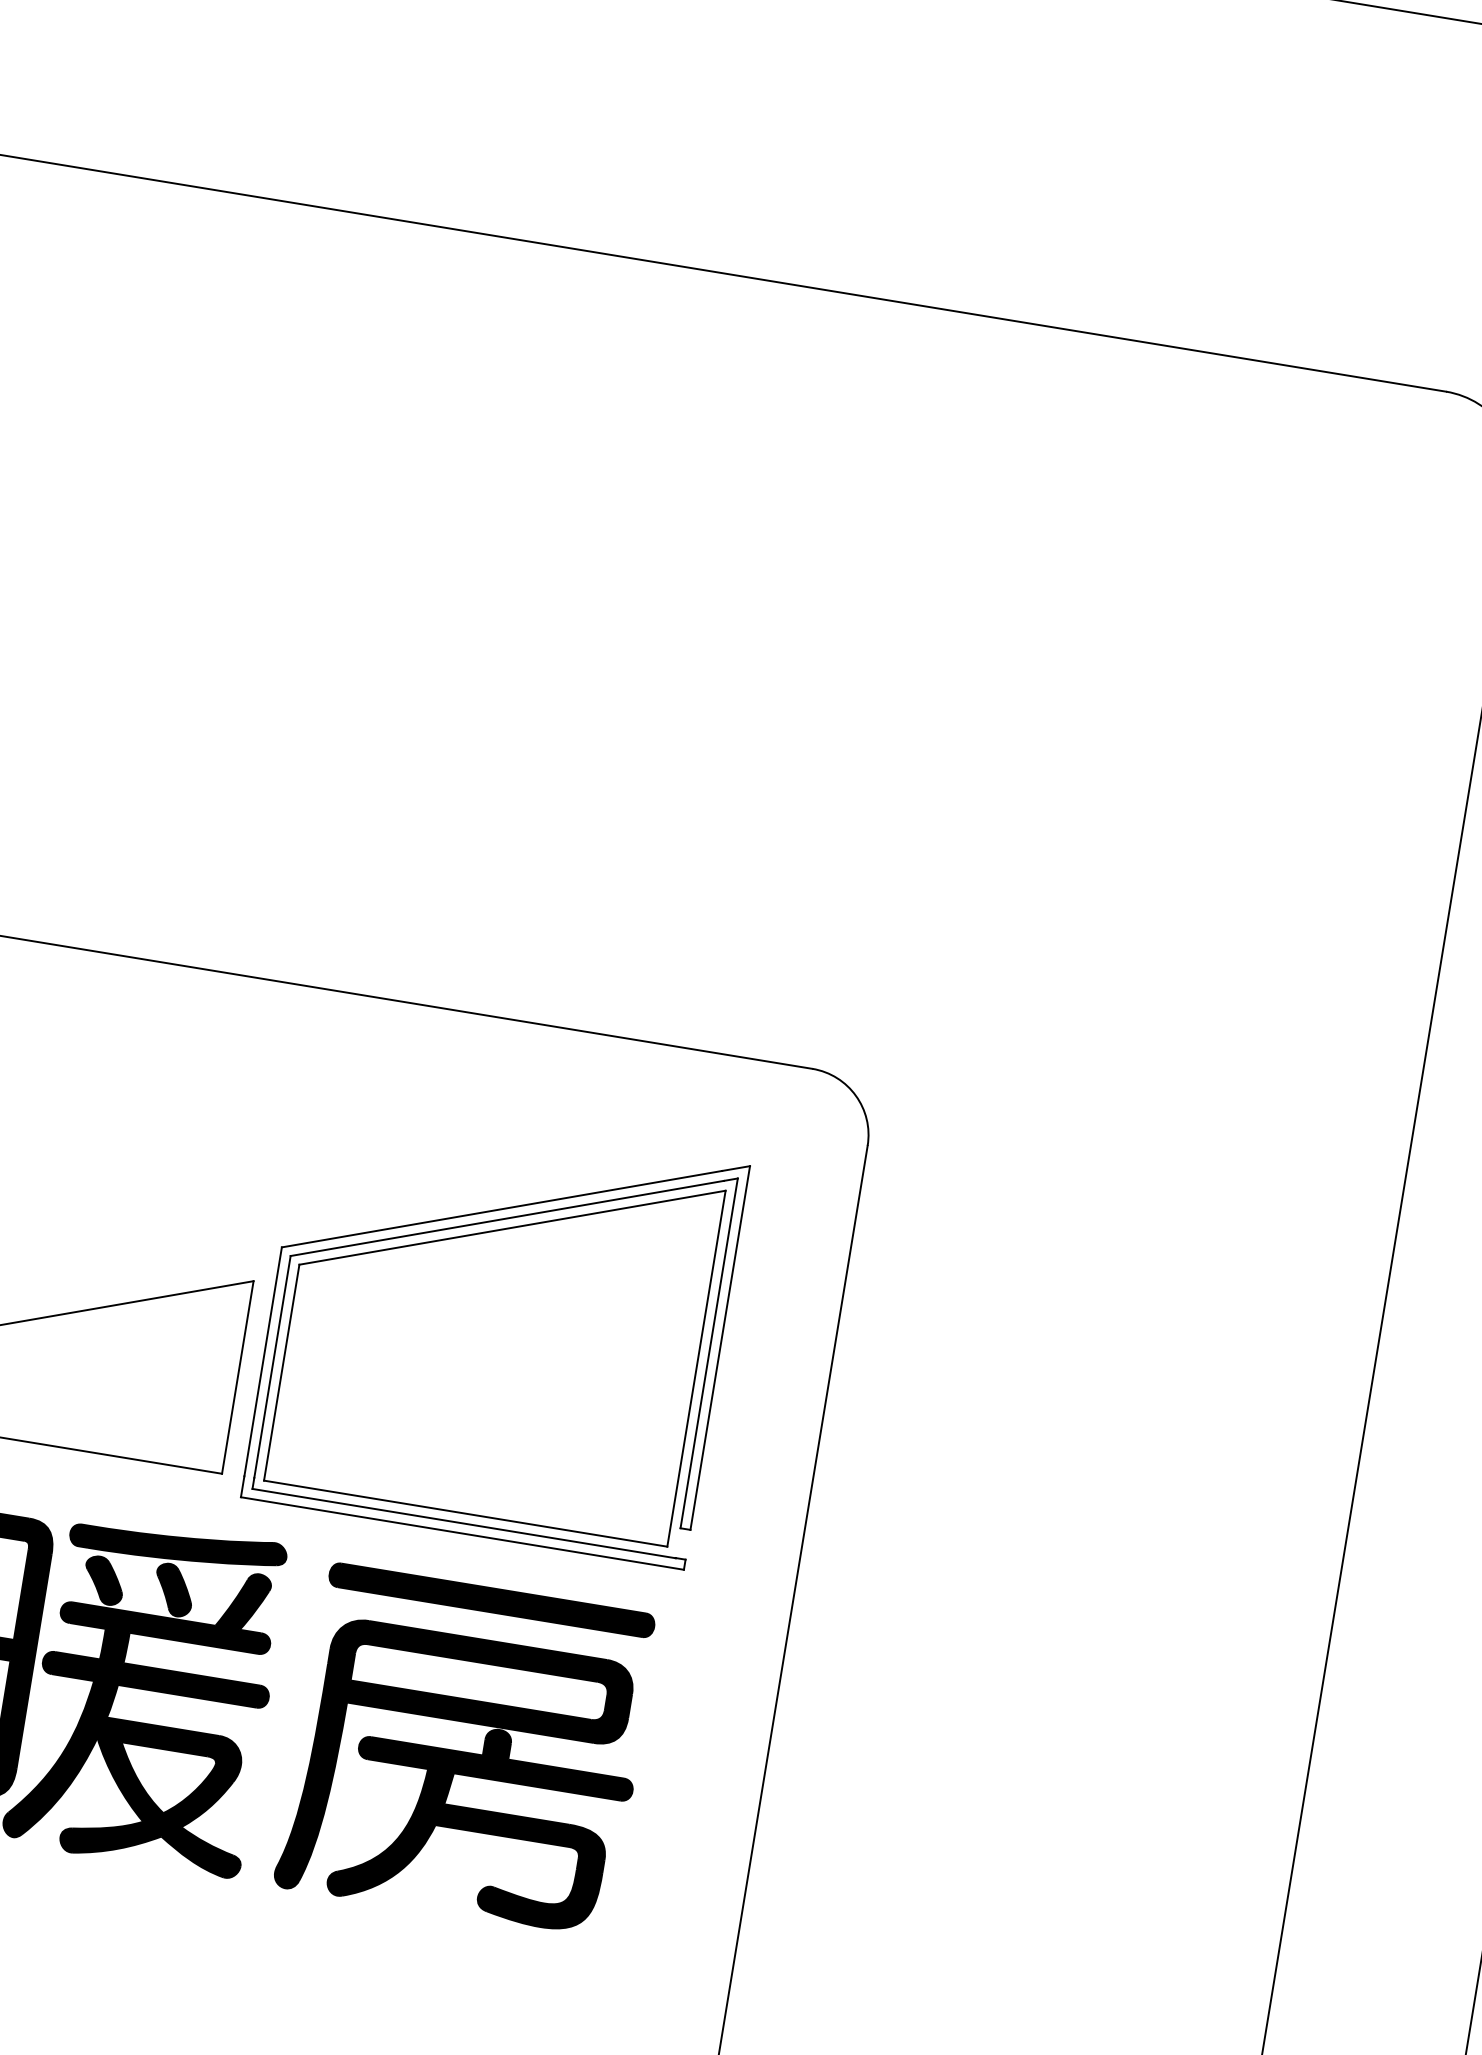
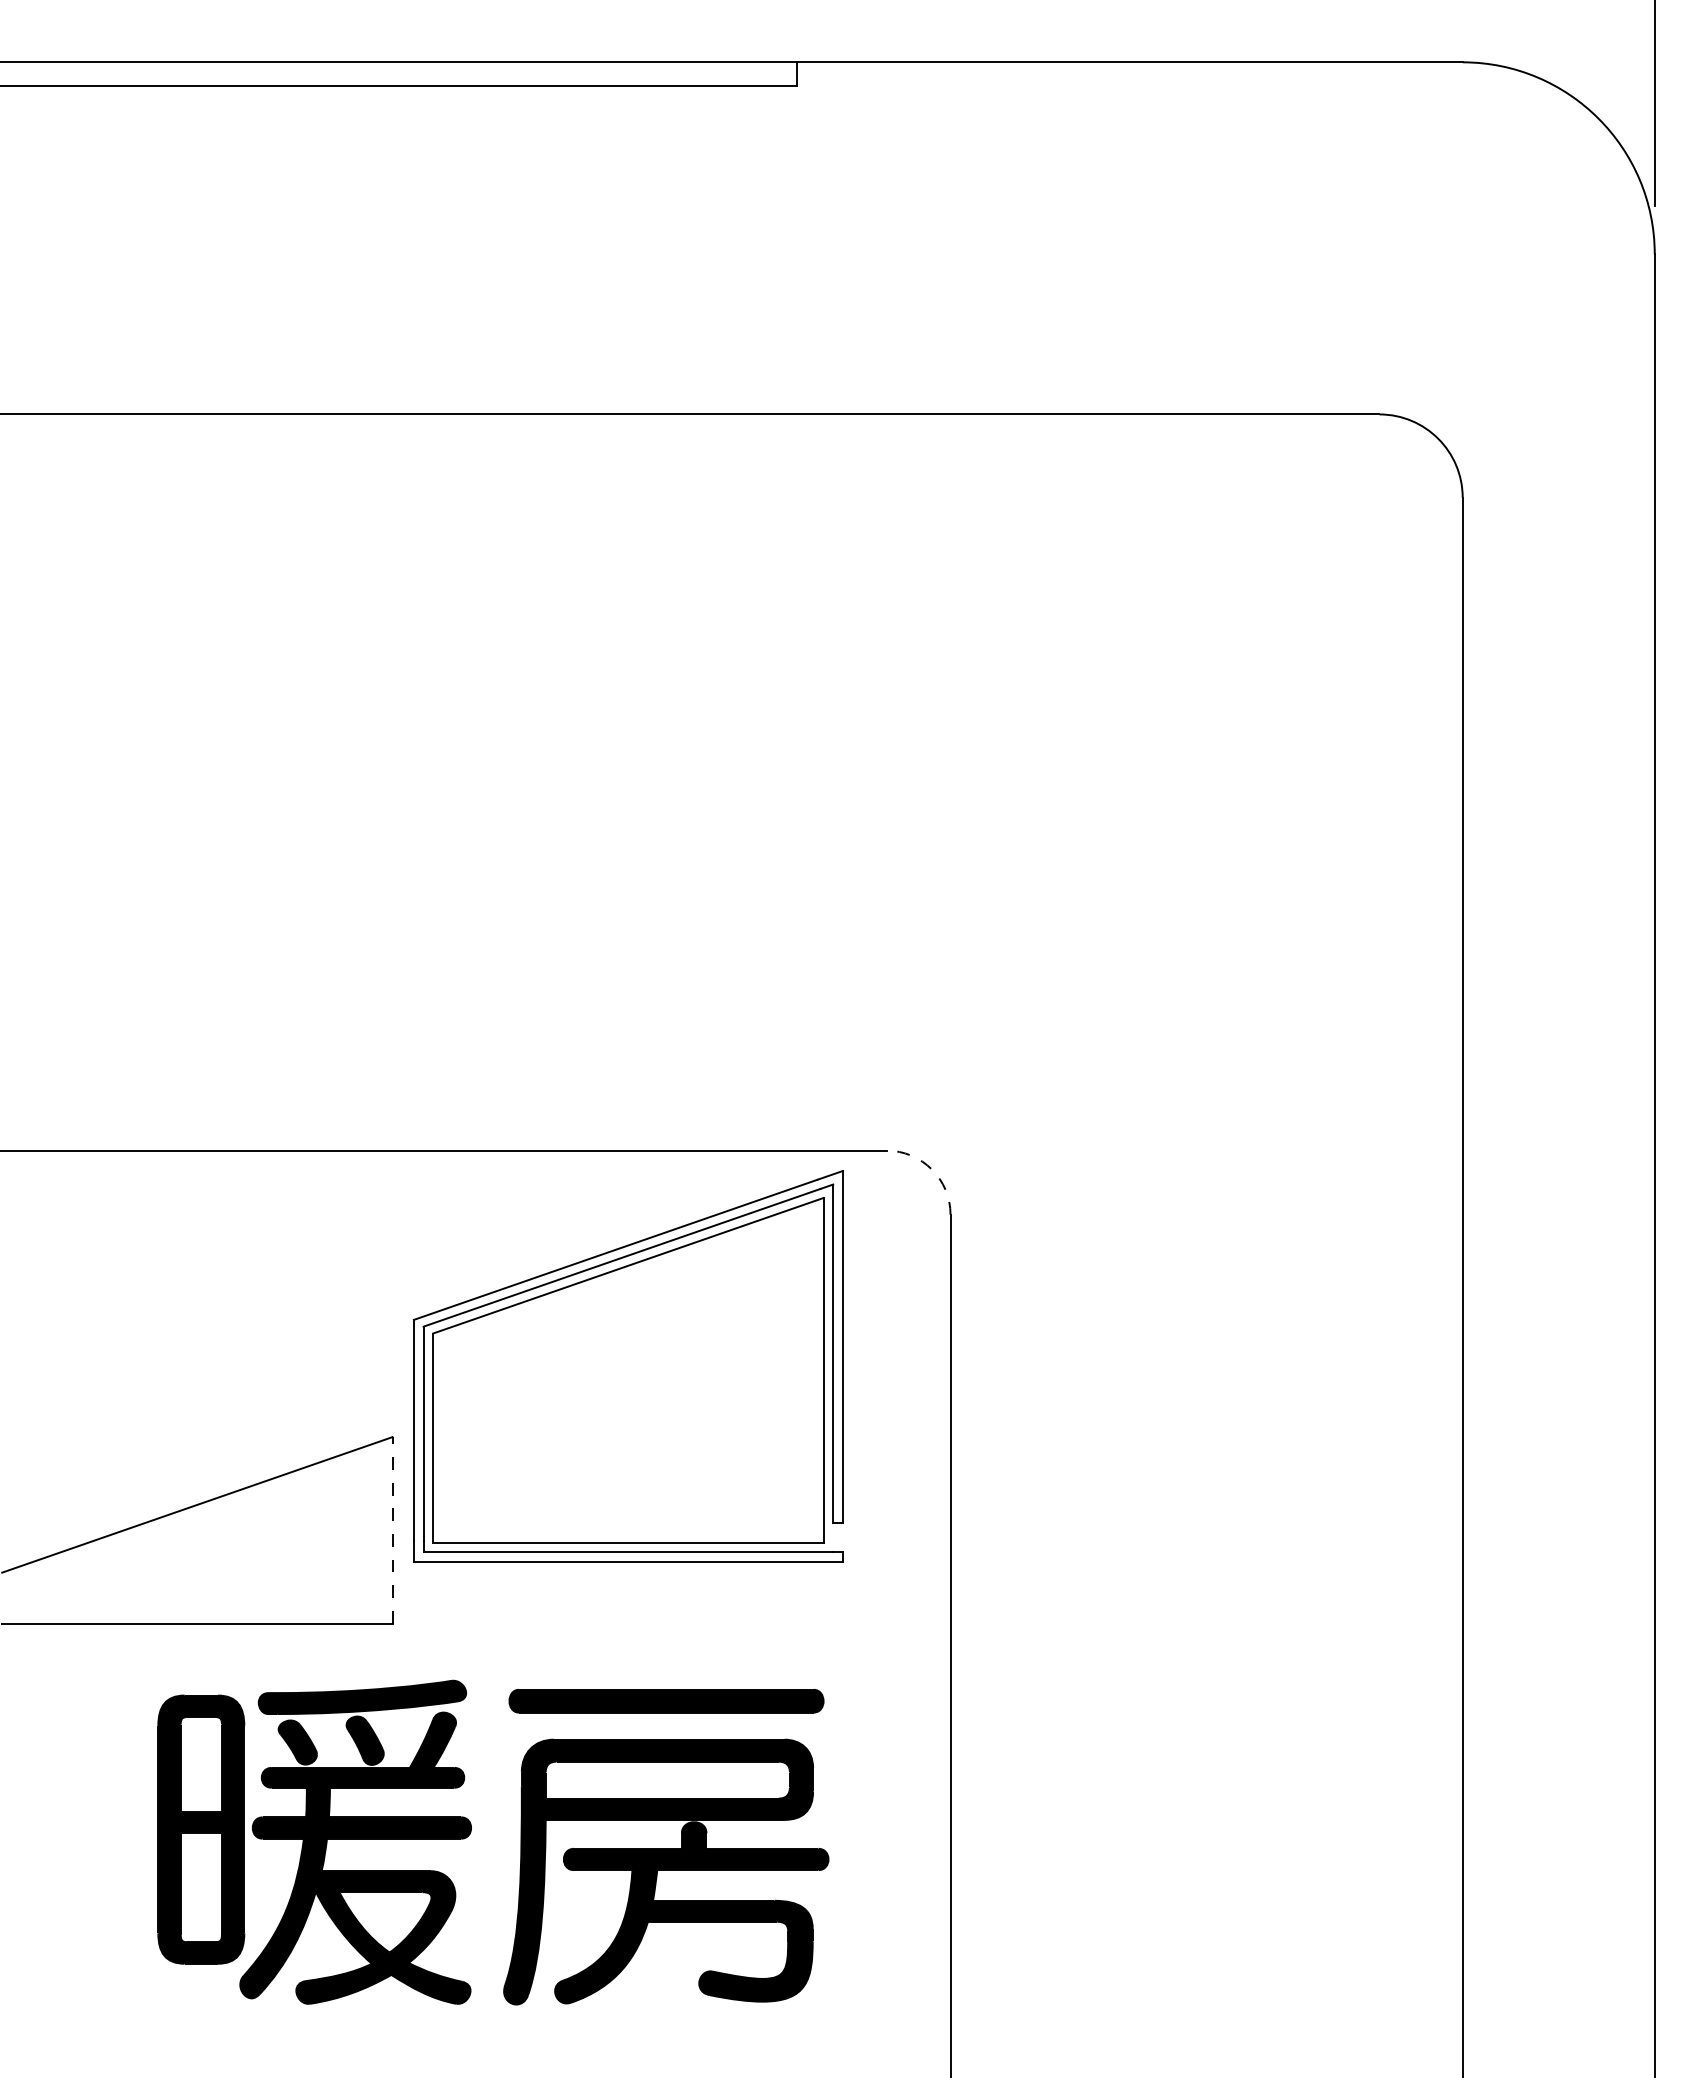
arc: (855, 1095) -> (931, 1169), solid -> dashed
part: (495, 1331) -> (628, 1366), moved
line: (237, 1376) -> (392, 1529), solid -> dashed

